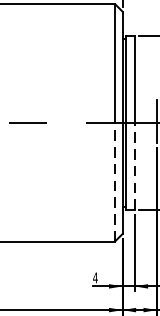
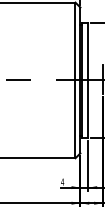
line: (134, 167) -> (88, 109), dashed -> solid
line: (115, 182) -> (75, 119), dashed -> solid

